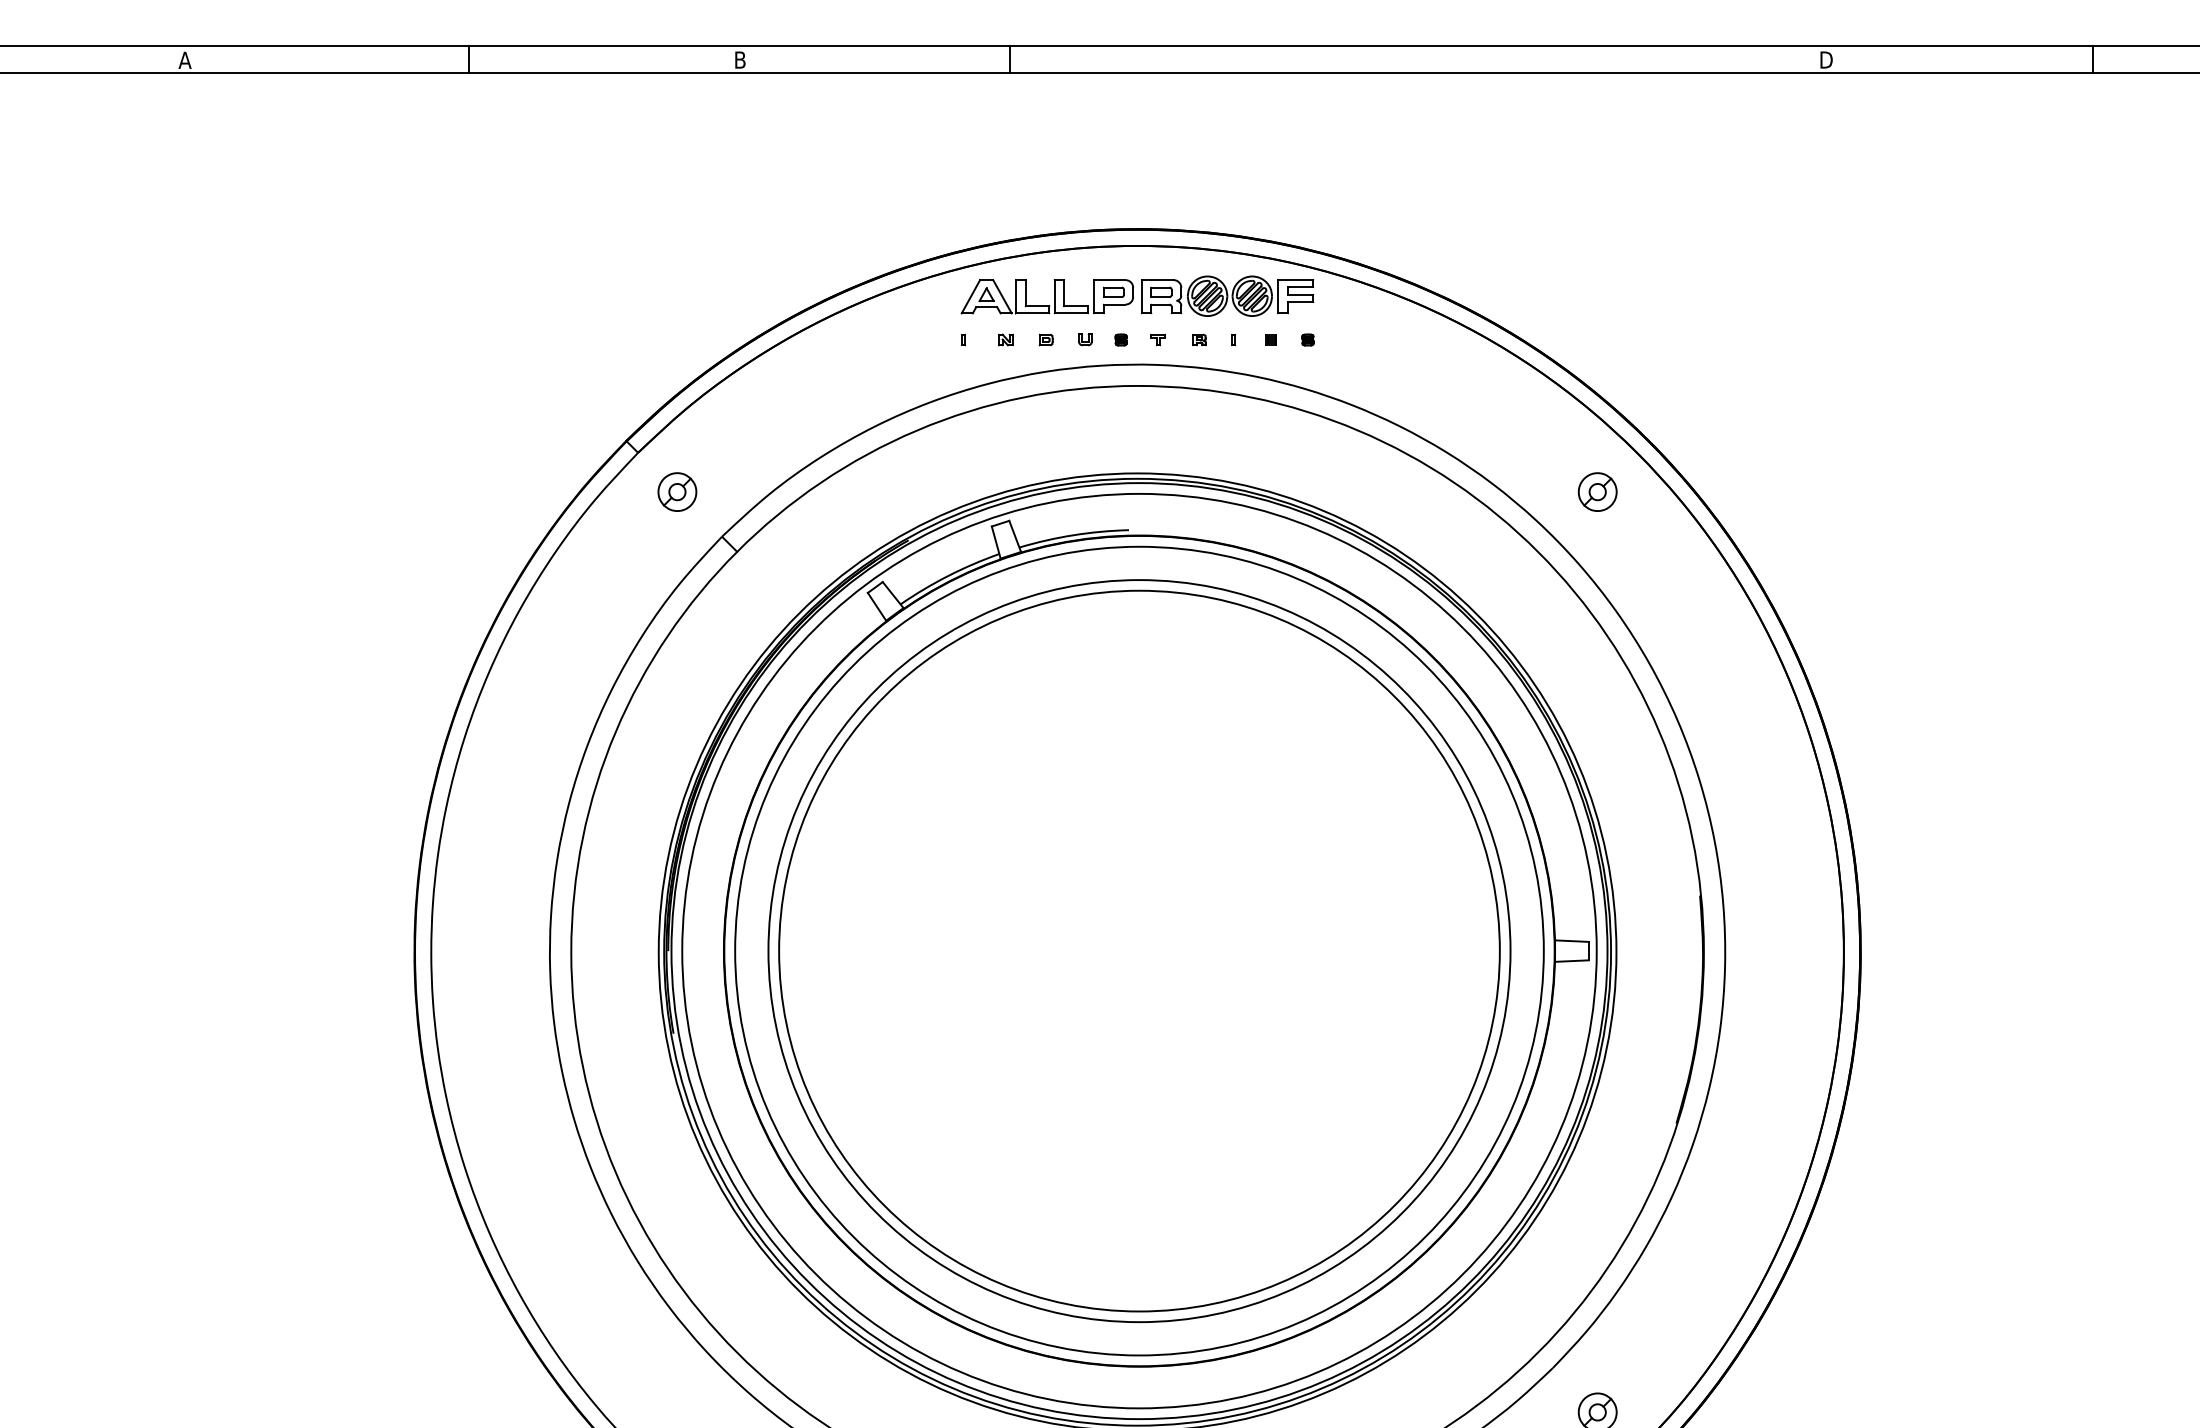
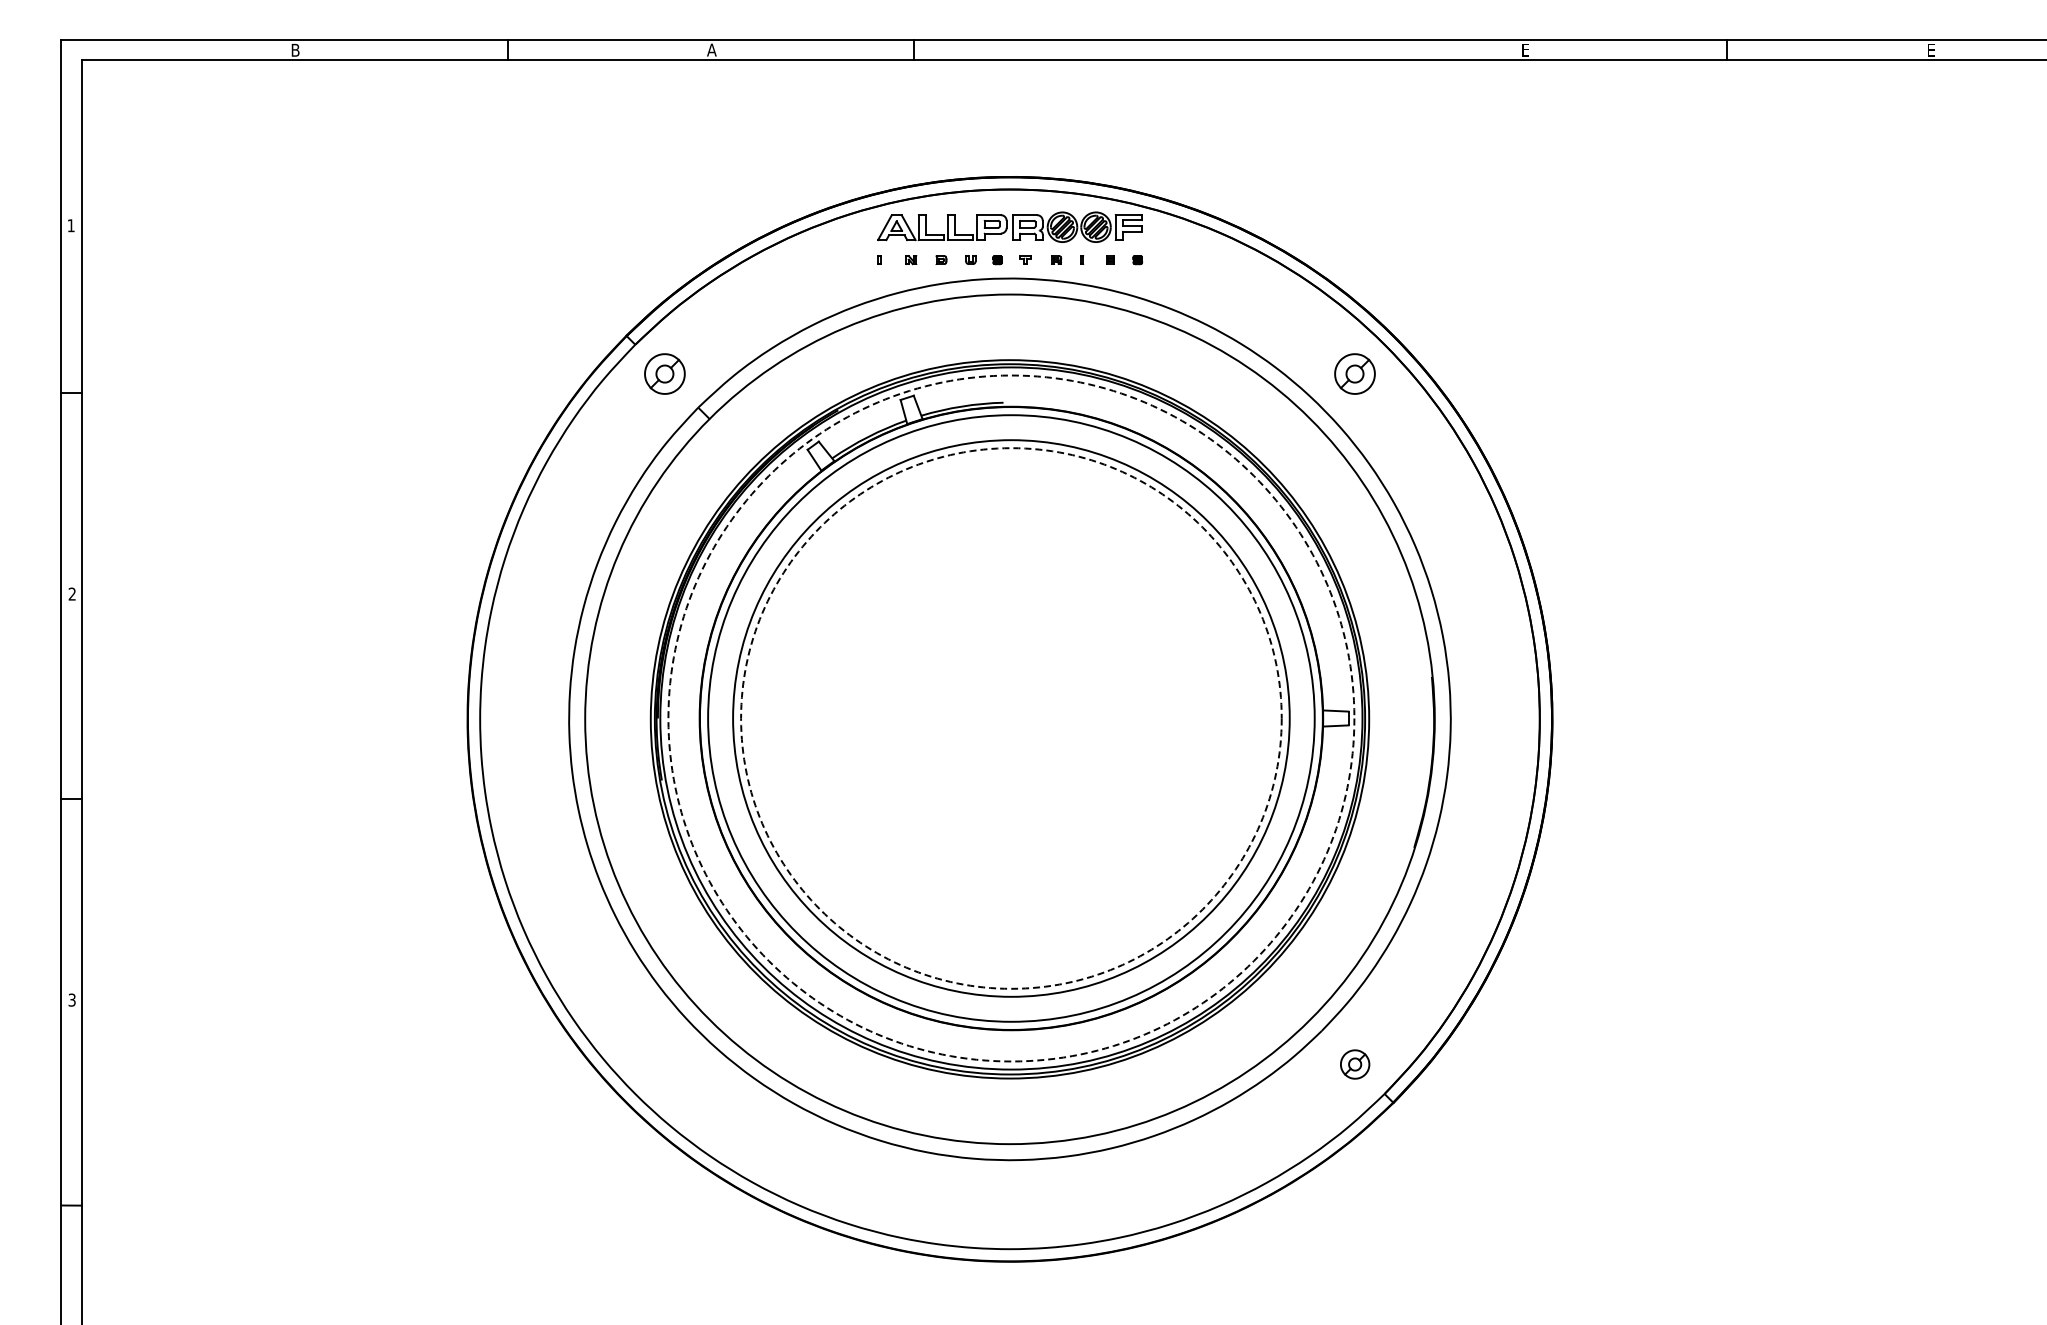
text: (185, 59) -> (295, 49), A -> B
text: (739, 59) -> (711, 49), B -> A
text: (1826, 59) -> (1526, 49), D -> E
part: (677, 492) -> (664, 374), size x1.4
part: (1598, 492) -> (1355, 374), size x1.4
circle: (1139, 951) -> (1011, 718), solid -> dashed
circle: (1139, 951) -> (1011, 718), solid -> dashed

